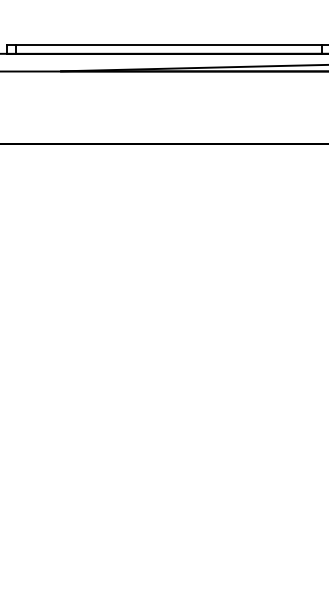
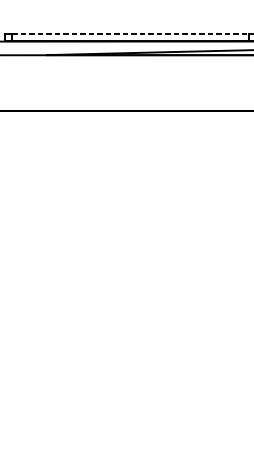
line: (169, 44) -> (130, 34), solid -> dashed

